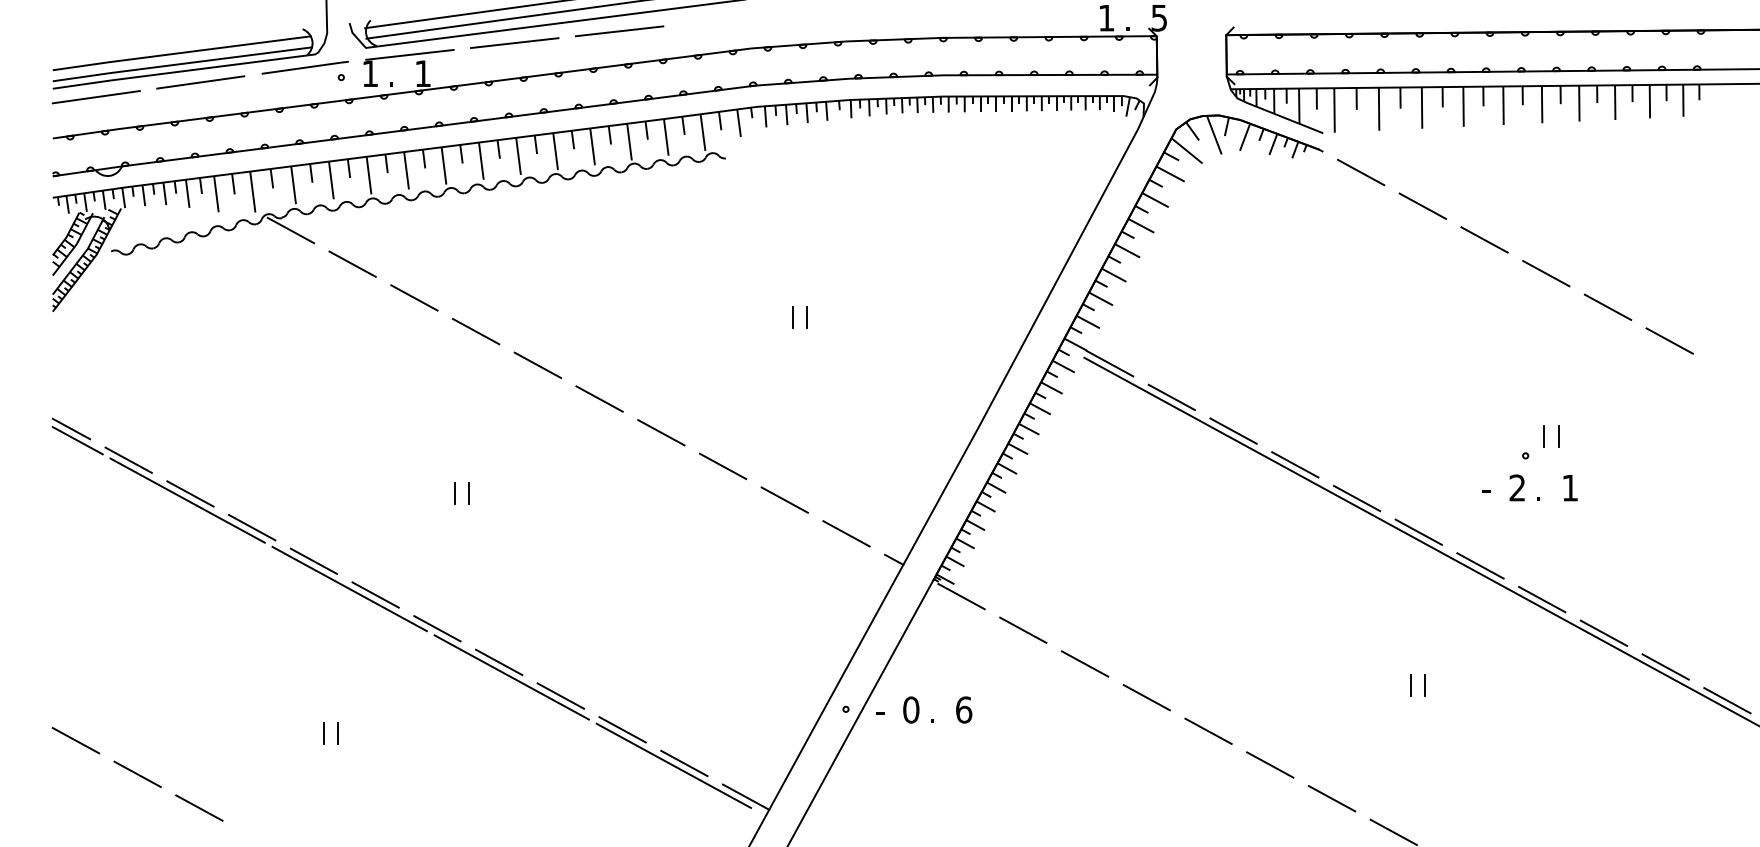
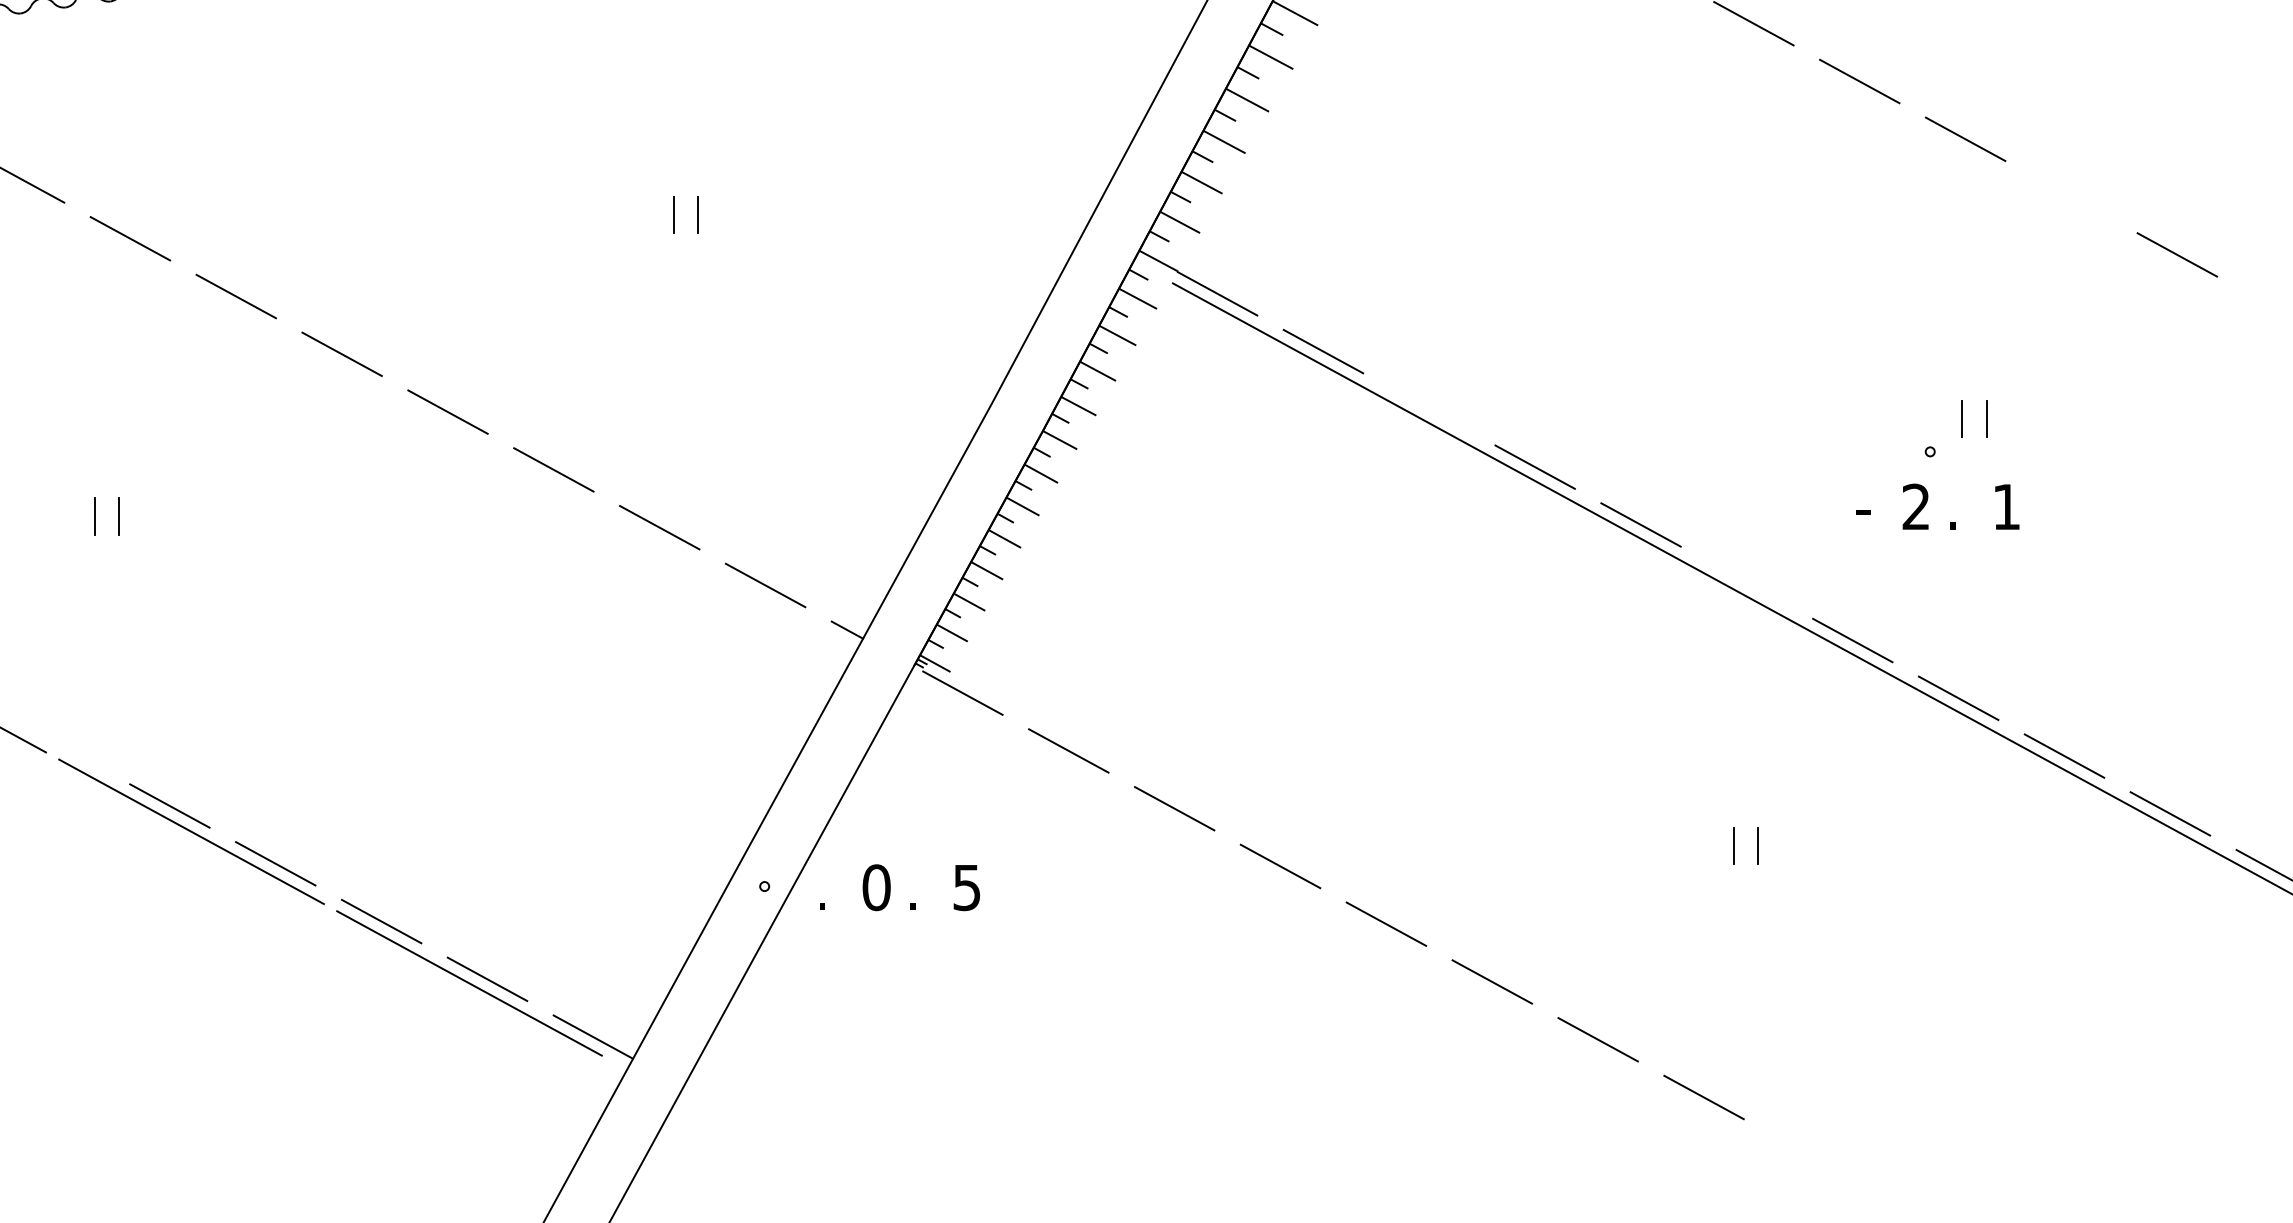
line: (1607, 306) -> (2070, 195), removed
line: (1233, 430) -> (1429, 408), removed
line: (1418, 531) -> (1746, 581), removed
line: (437, 628) -> (64, 747), removed
text: (964, 709) -> (967, 886), 6 -> 5
text: (880, 717) -> (823, 900), - -> .

